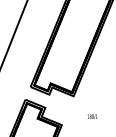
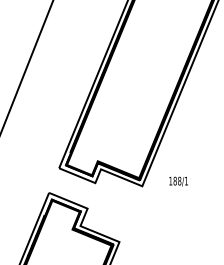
text: (92, 116) -> (178, 180), moved

